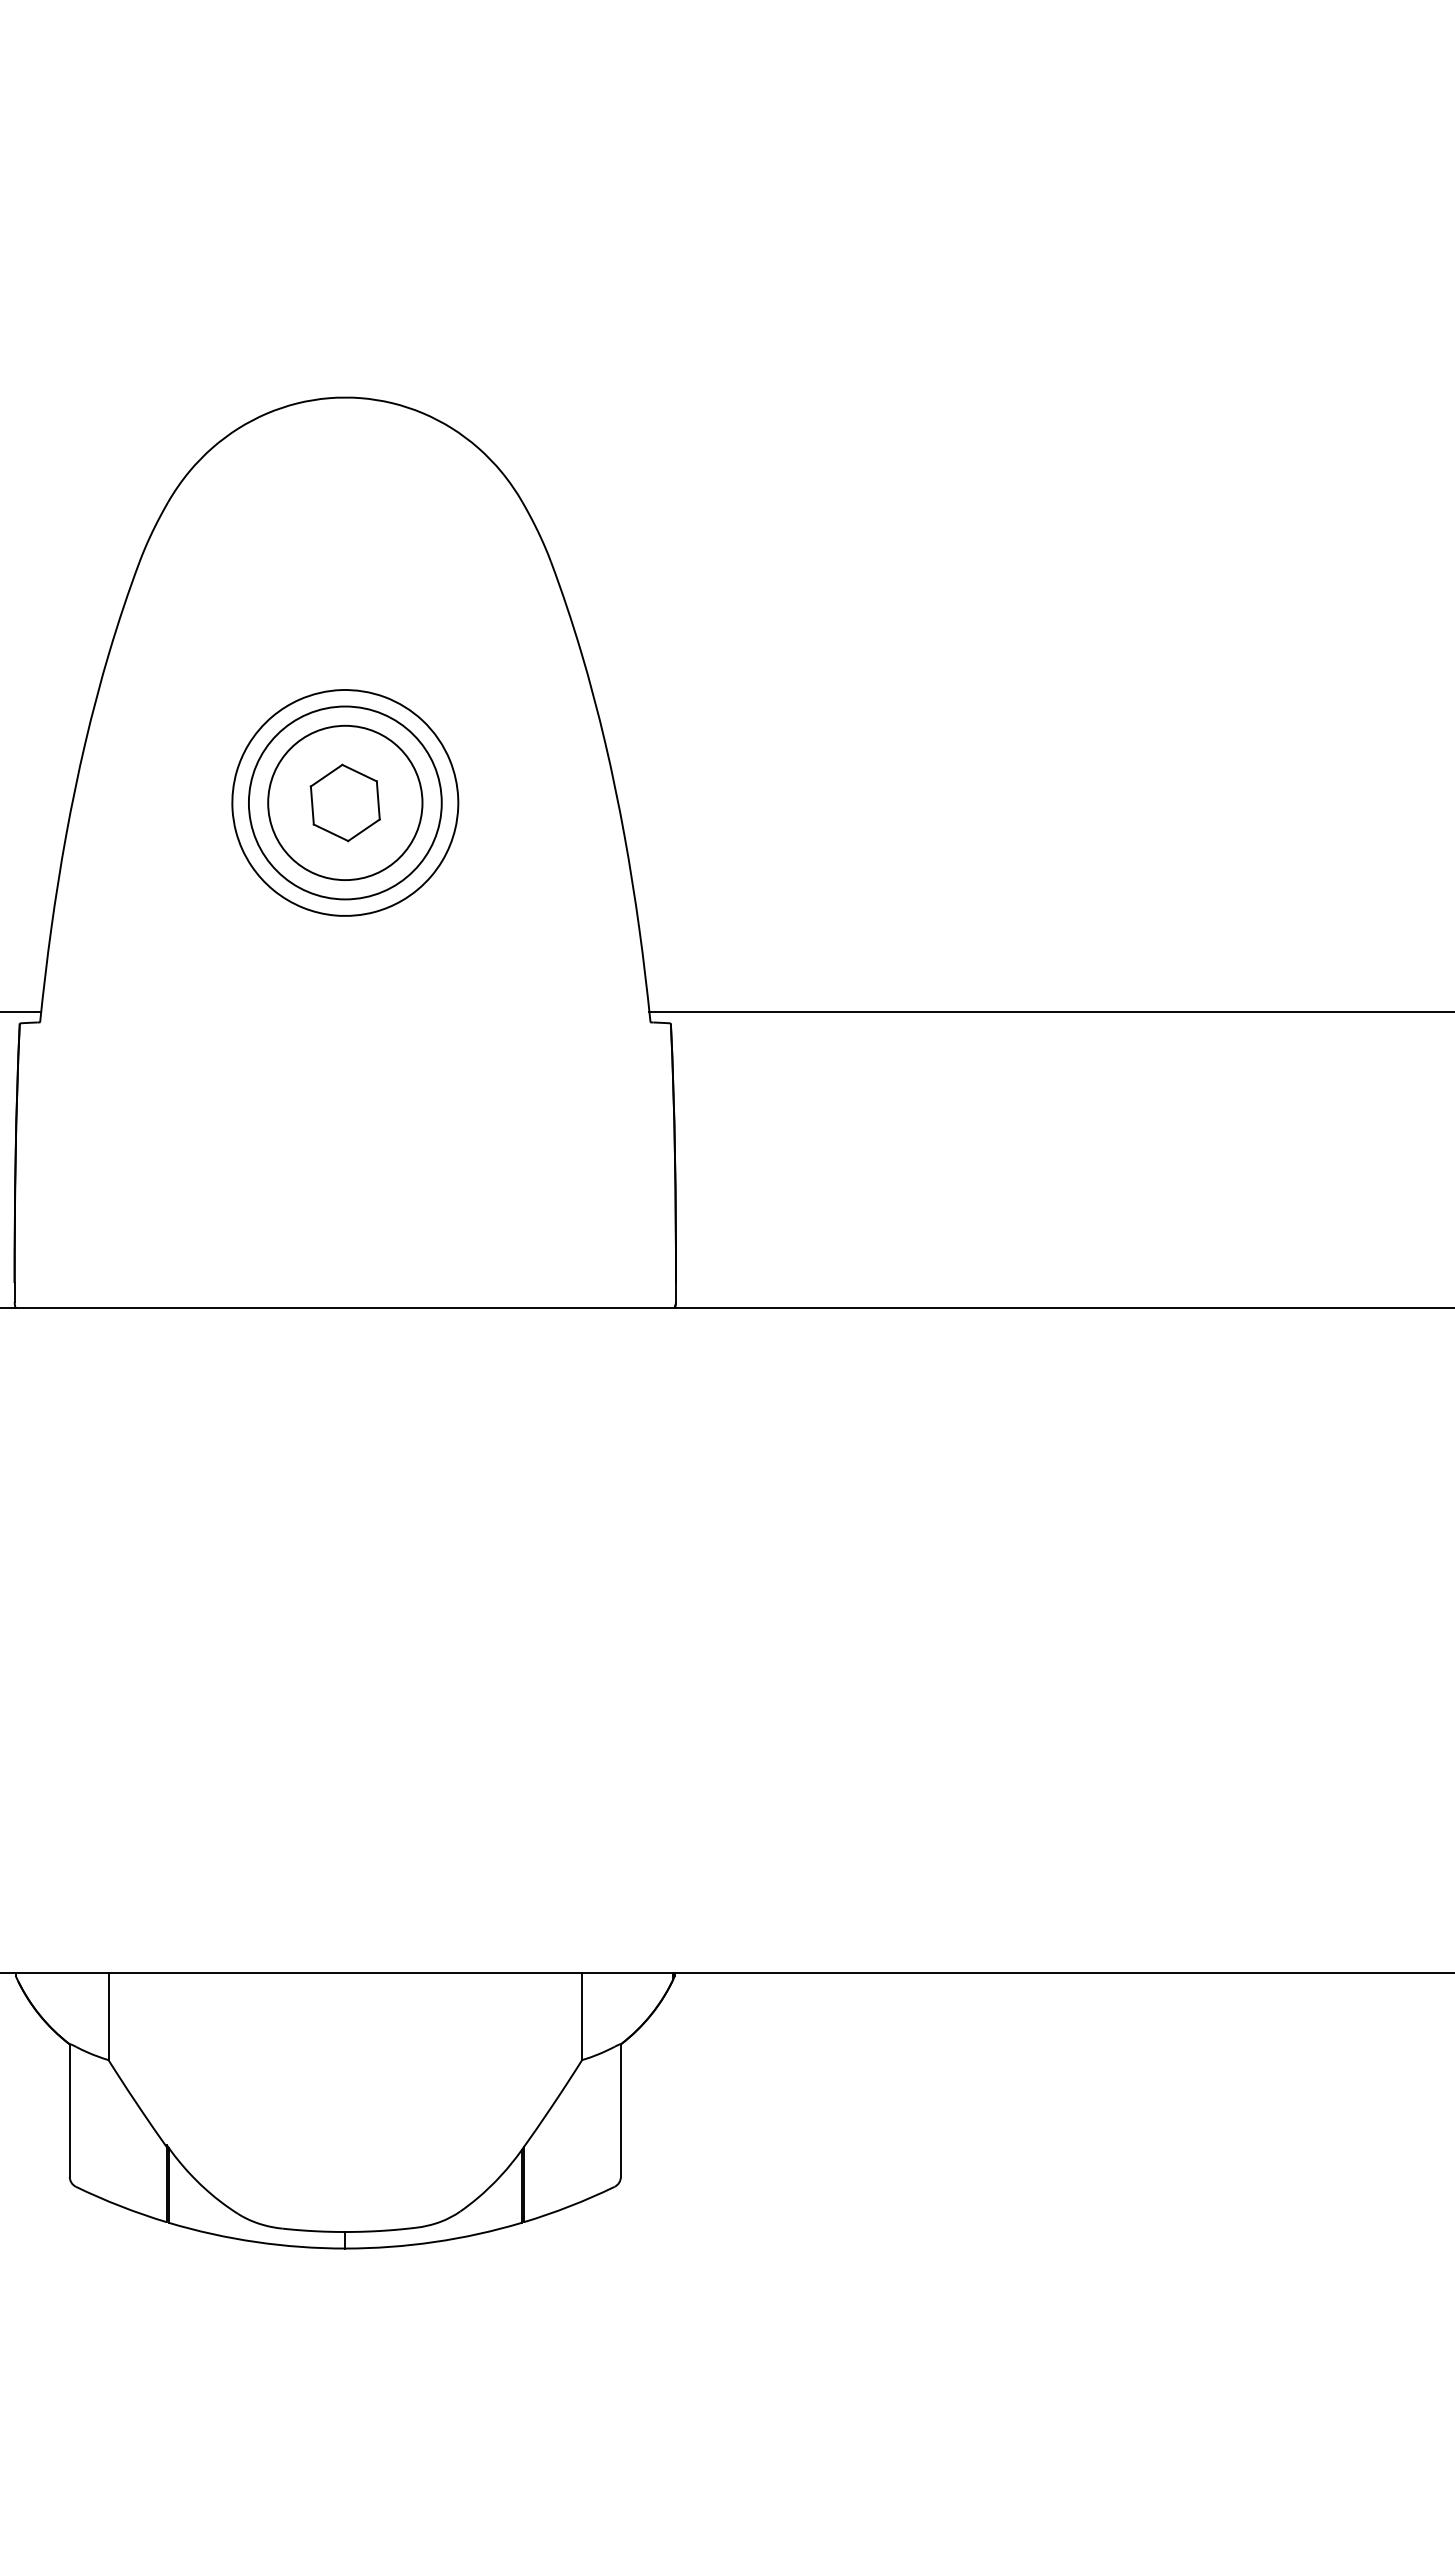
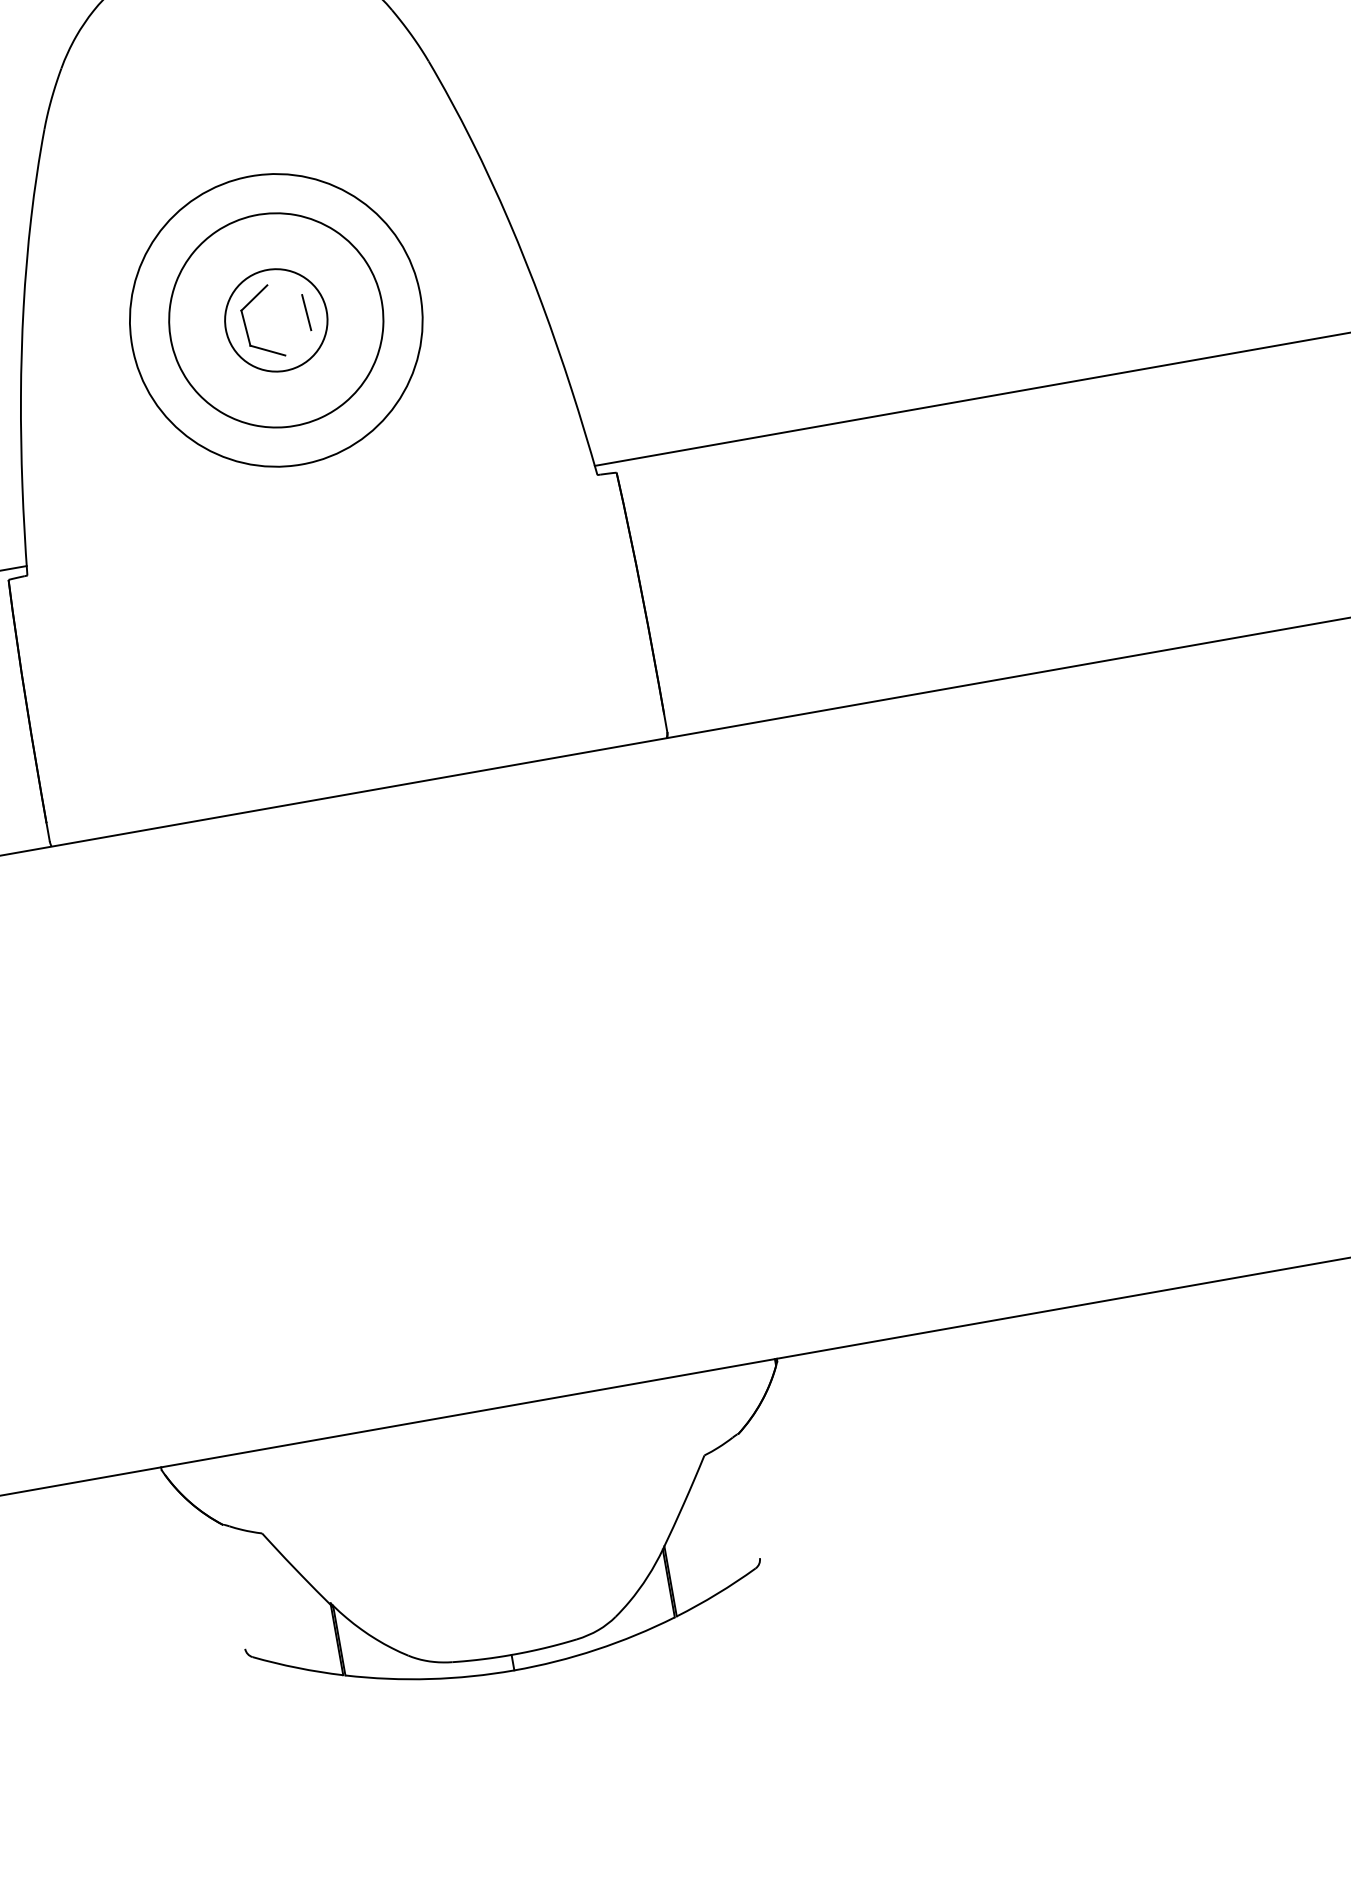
line: (359, 772) -> (284, 289), removed
circle: (344, 802) -> (275, 320), size x1.6
circle: (345, 802) -> (276, 319), size x0.7
line: (363, 830) -> (297, 343), removed
line: (108, 2016) -> (254, 1492), removed
line: (582, 2016) -> (697, 1414), removed
line: (69, 2110) -> (234, 1586), removed
line: (620, 2110) -> (748, 1496), removed

